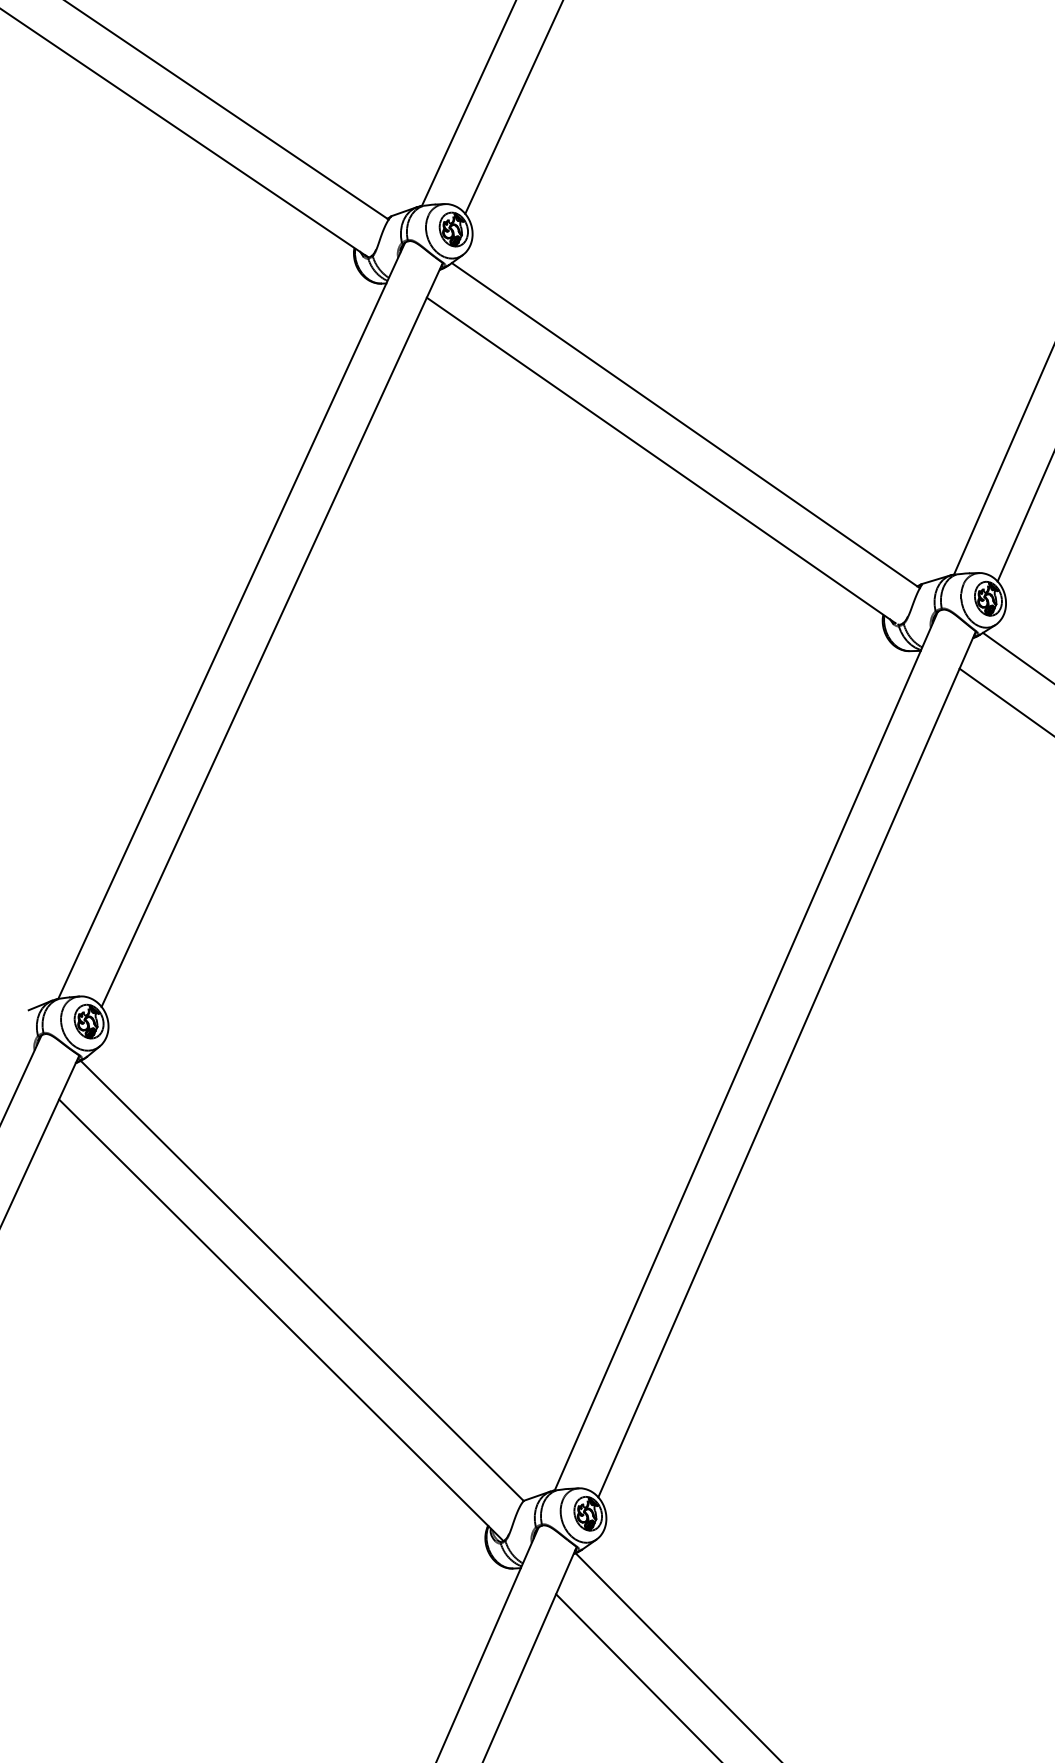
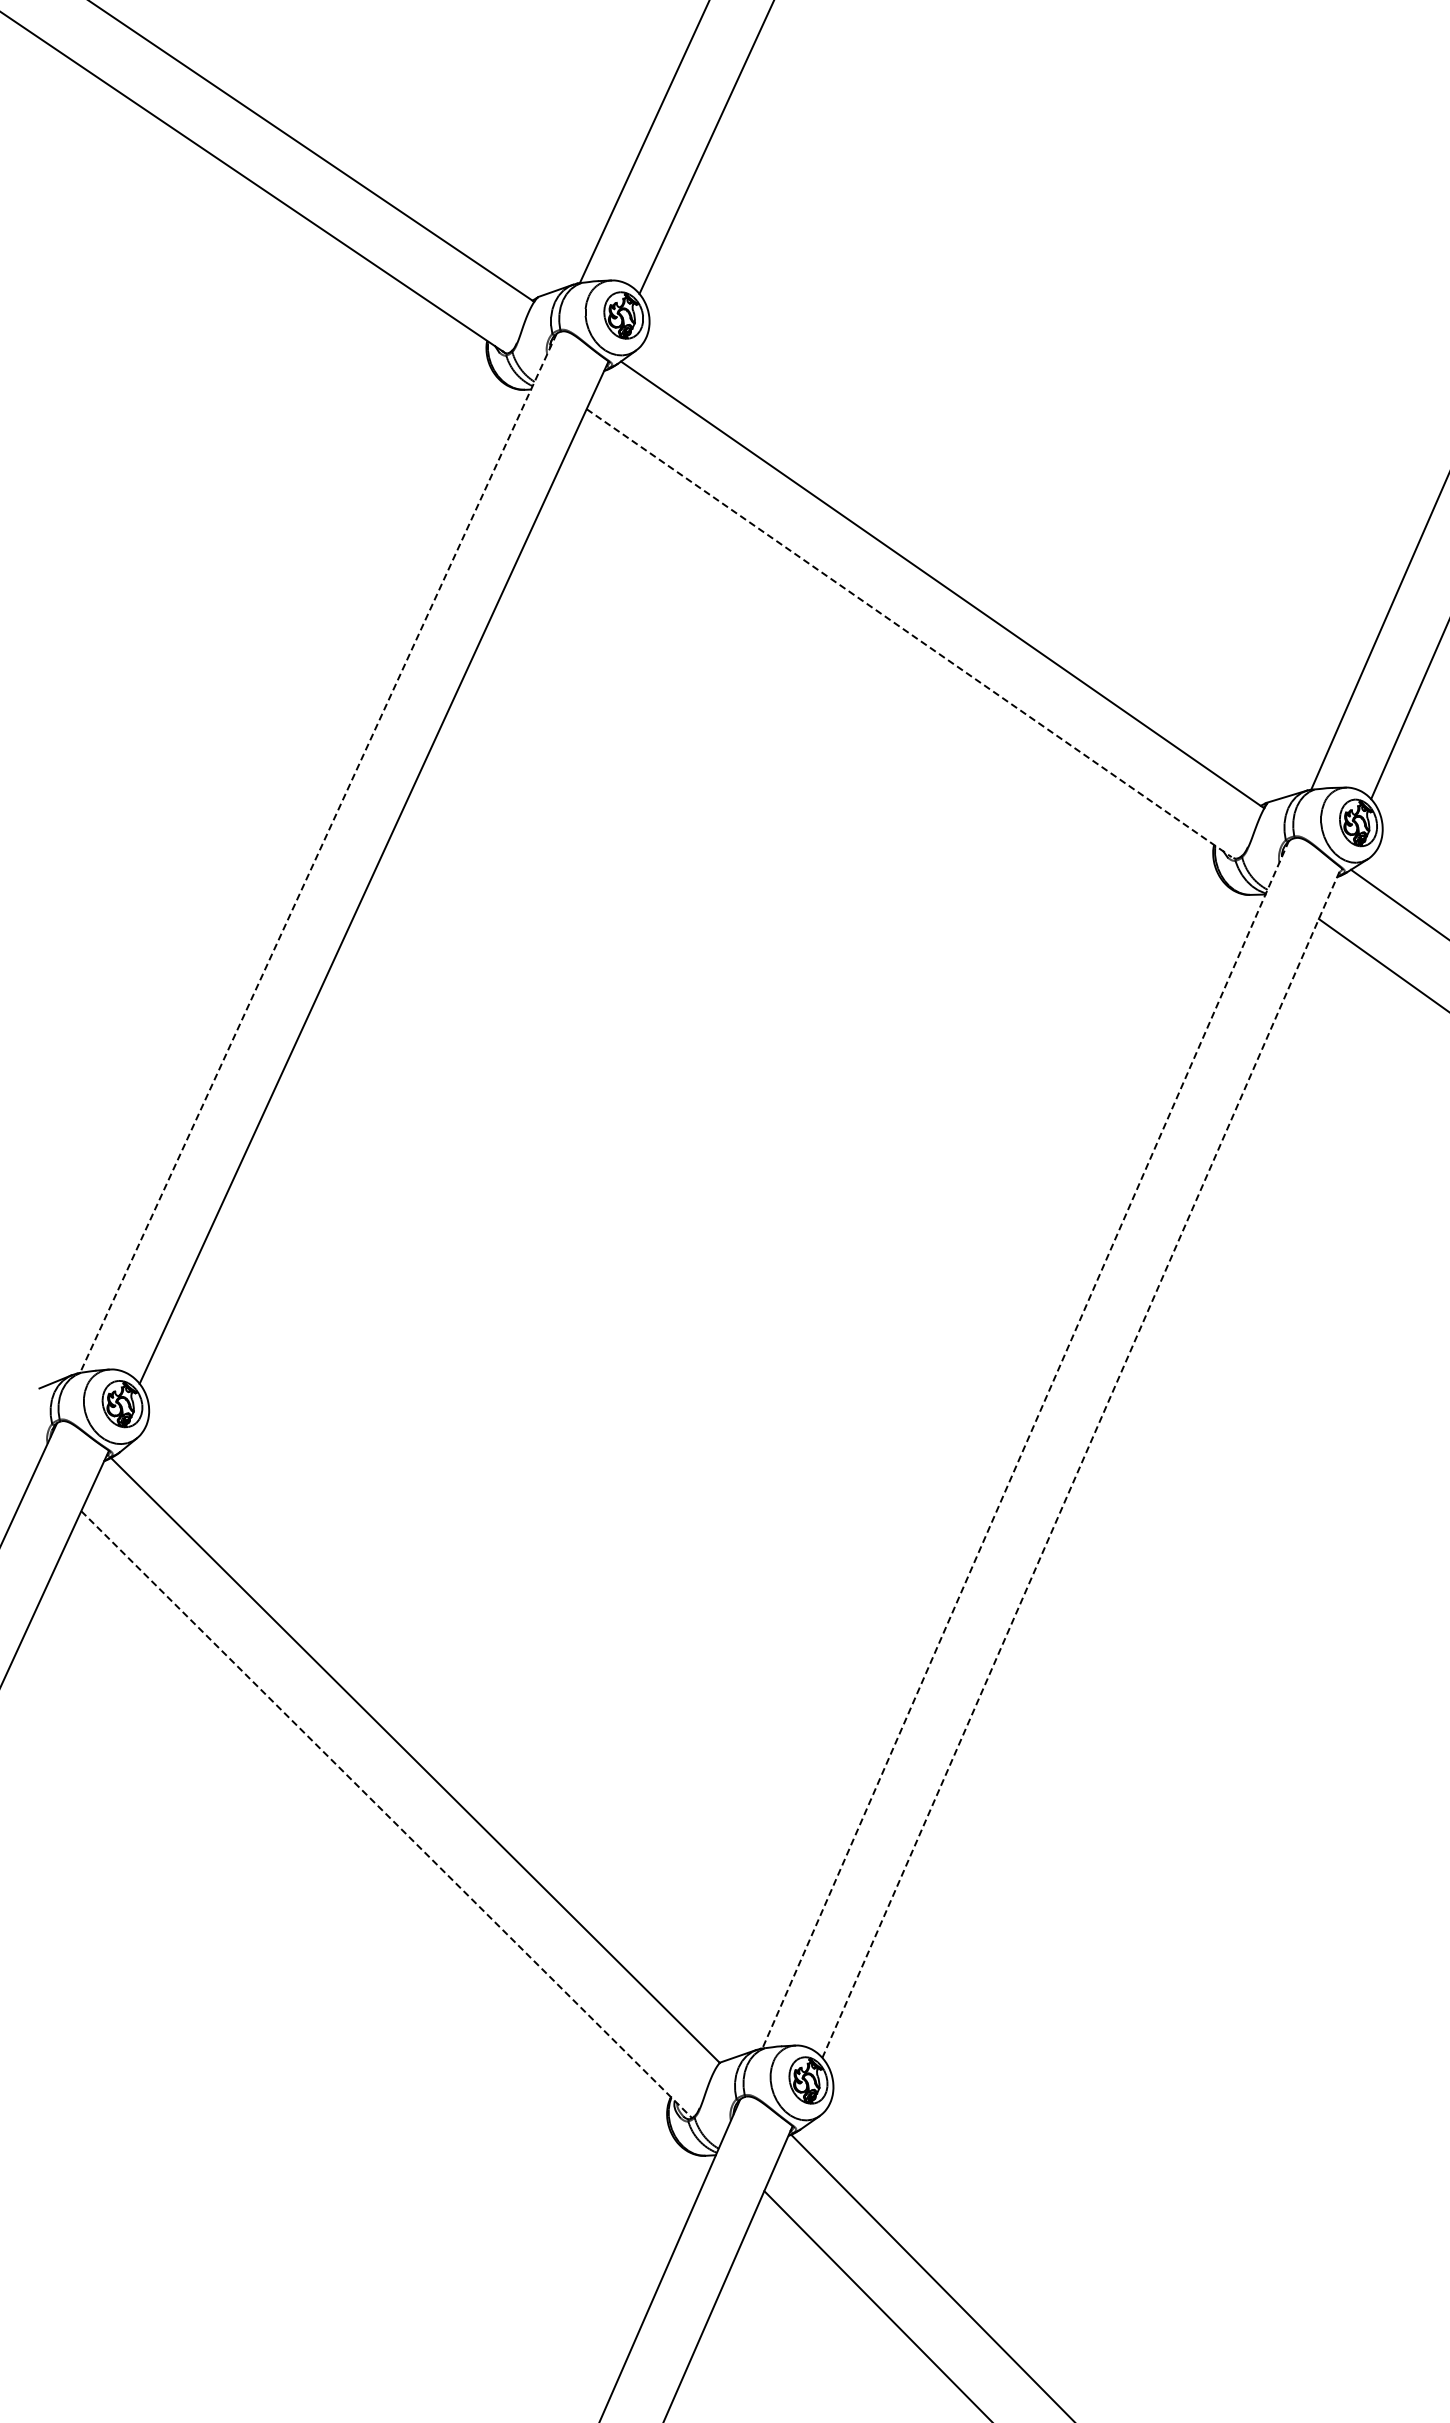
line: (661, 460) -> (908, 632), solid -> dashed
line: (231, 621) -> (318, 853), solid -> dashed
line: (746, 1051) -> (1025, 1444), solid -> dashed
line: (786, 1064) -> (1081, 1462), solid -> dashed
line: (281, 1320) -> (387, 1814), solid -> dashed

